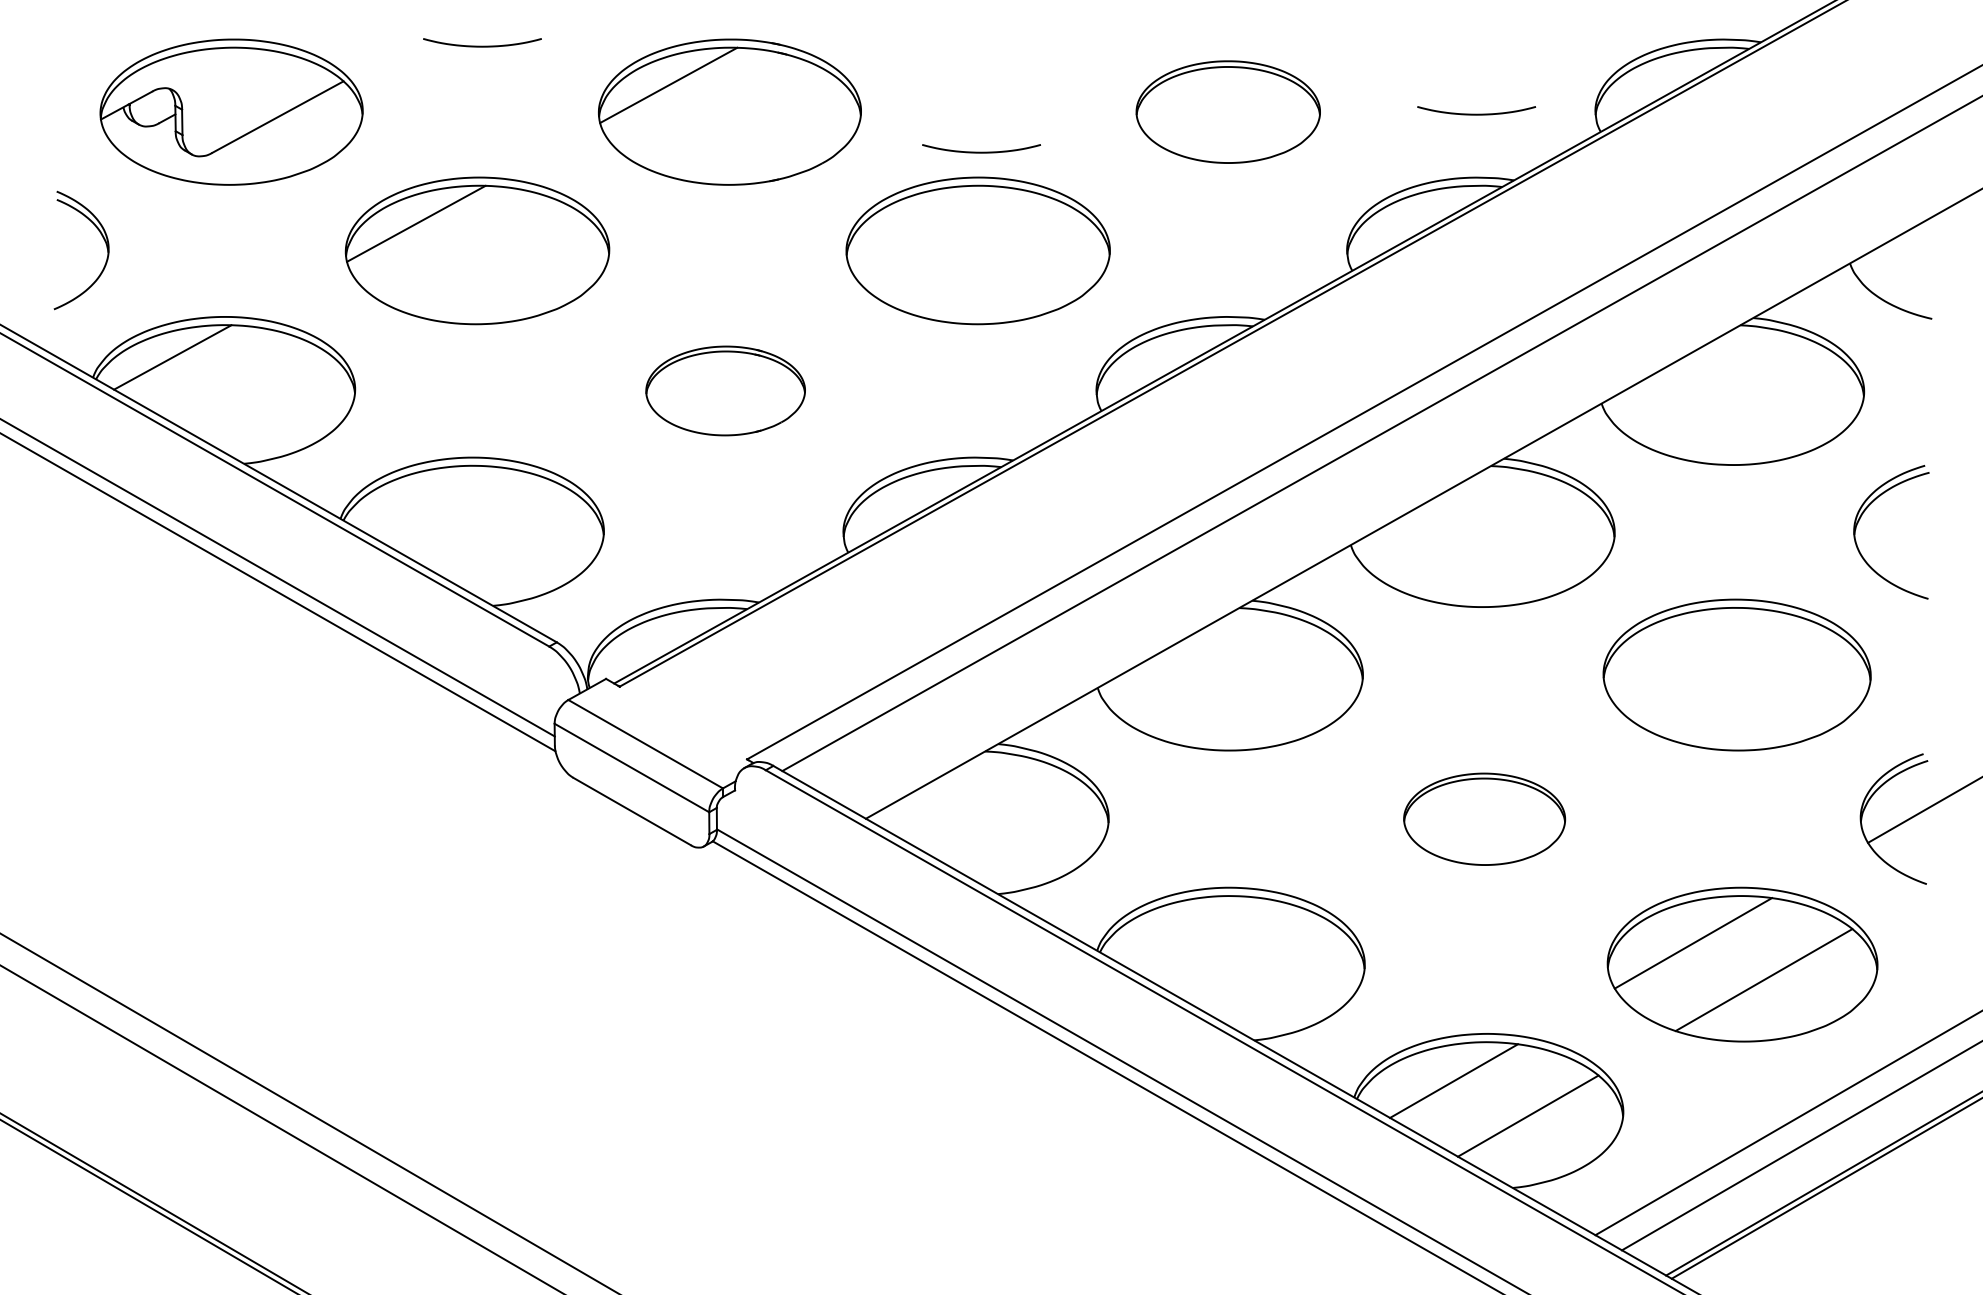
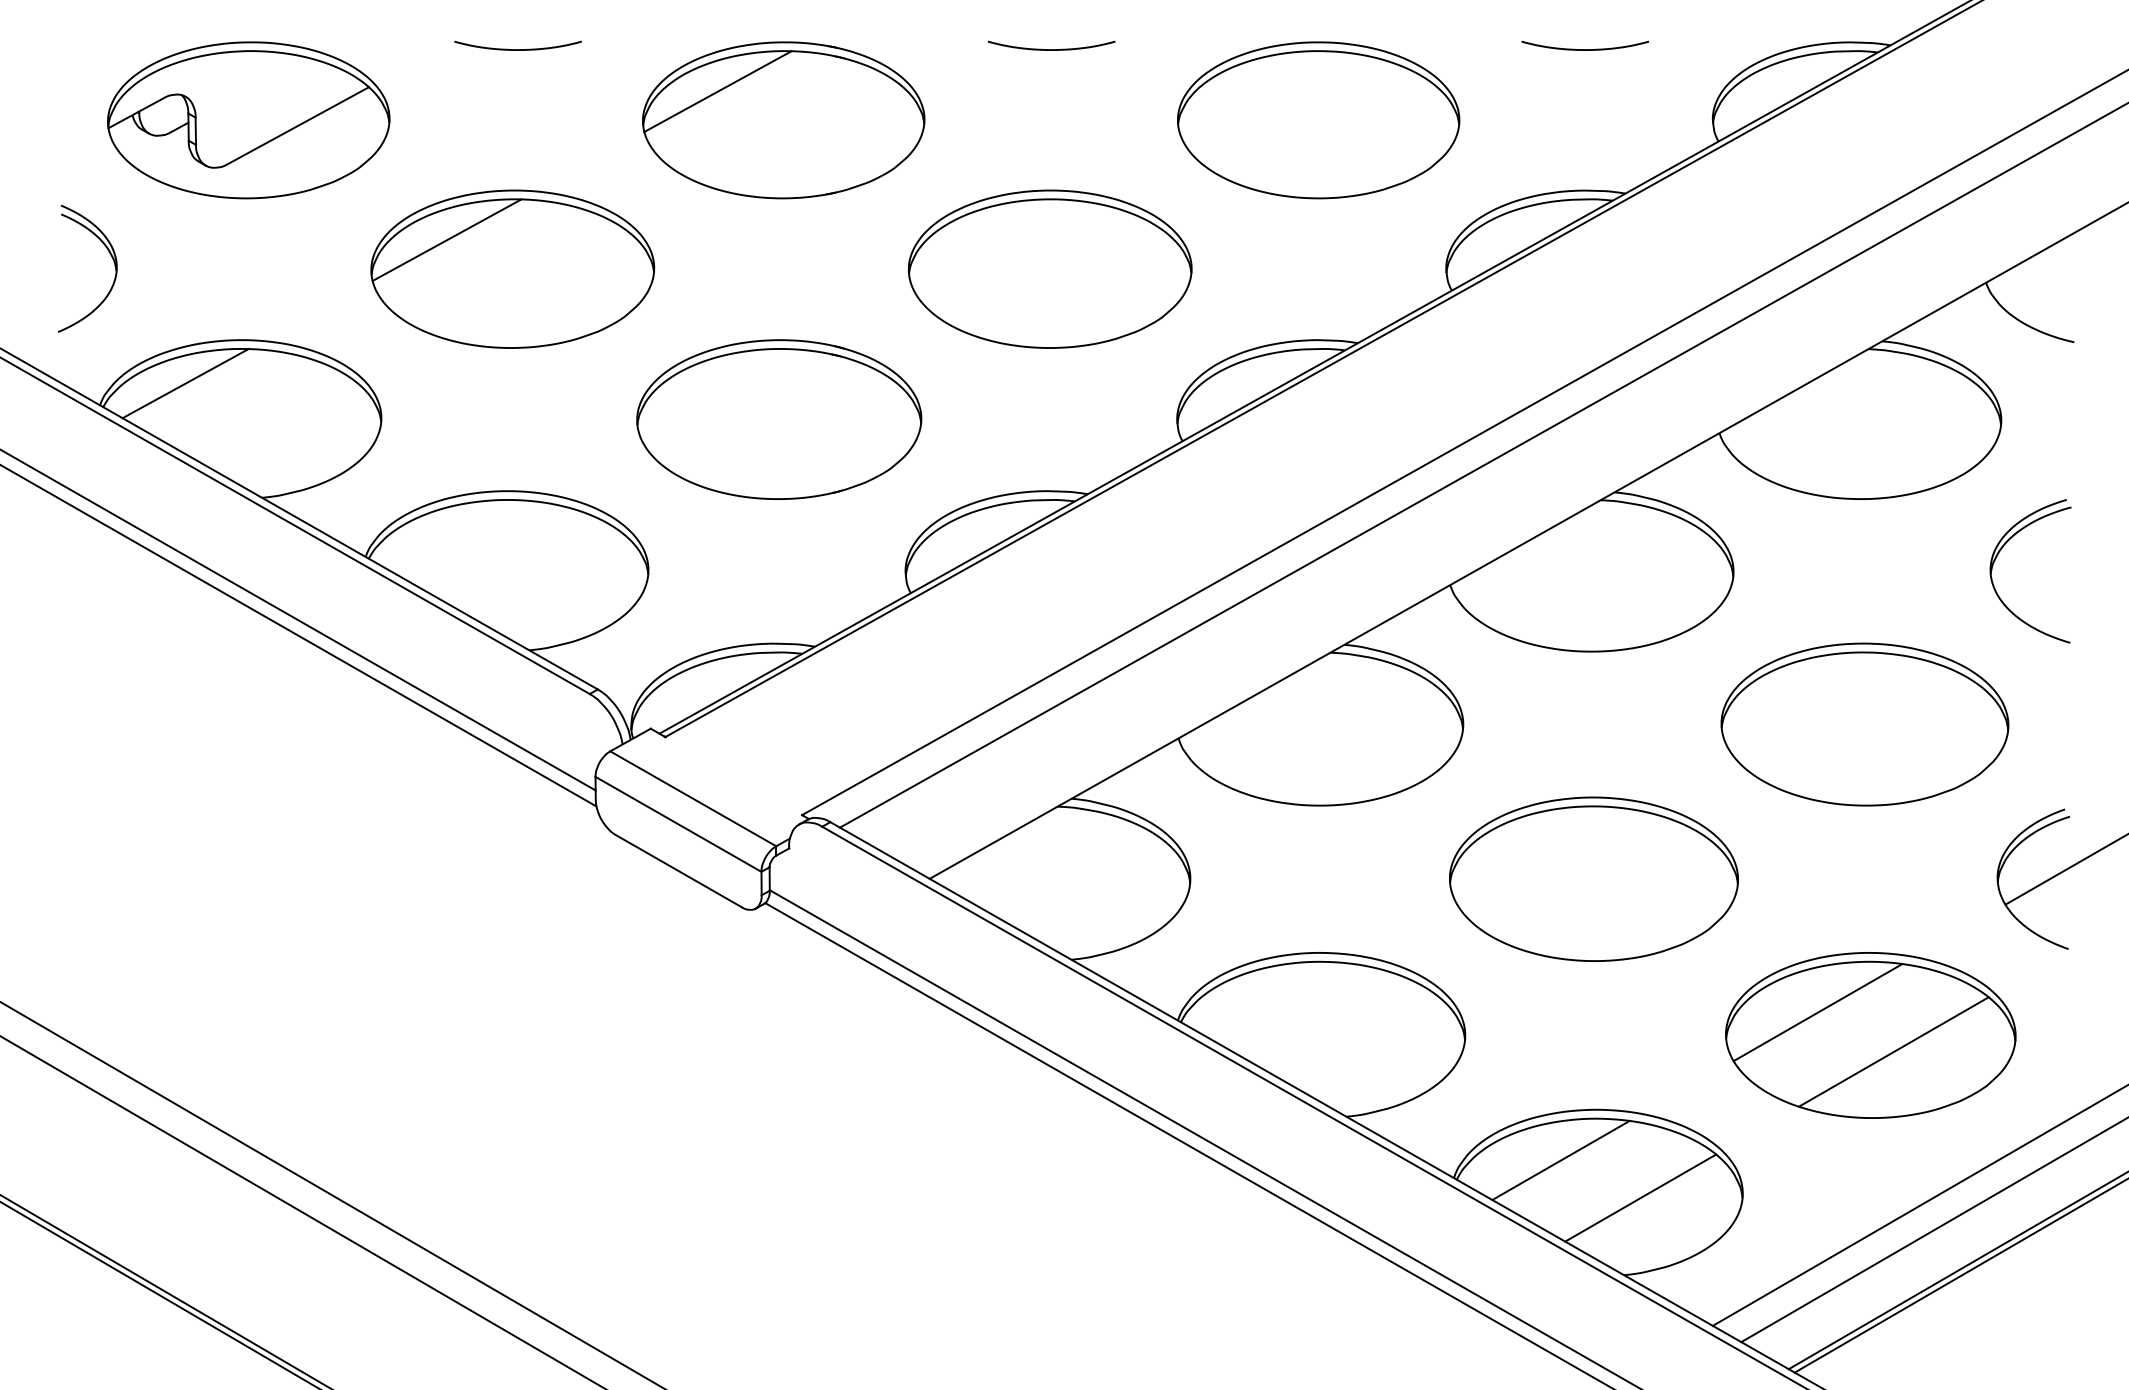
part: (1228, 111) -> (1318, 119), size x1.43
curve: (1476, 113) -> (1585, 48), moved
curve: (981, 151) -> (1051, 48), moved
part: (725, 390) -> (778, 419), size x1.67
part: (1484, 819) -> (1593, 879), size x1.67

